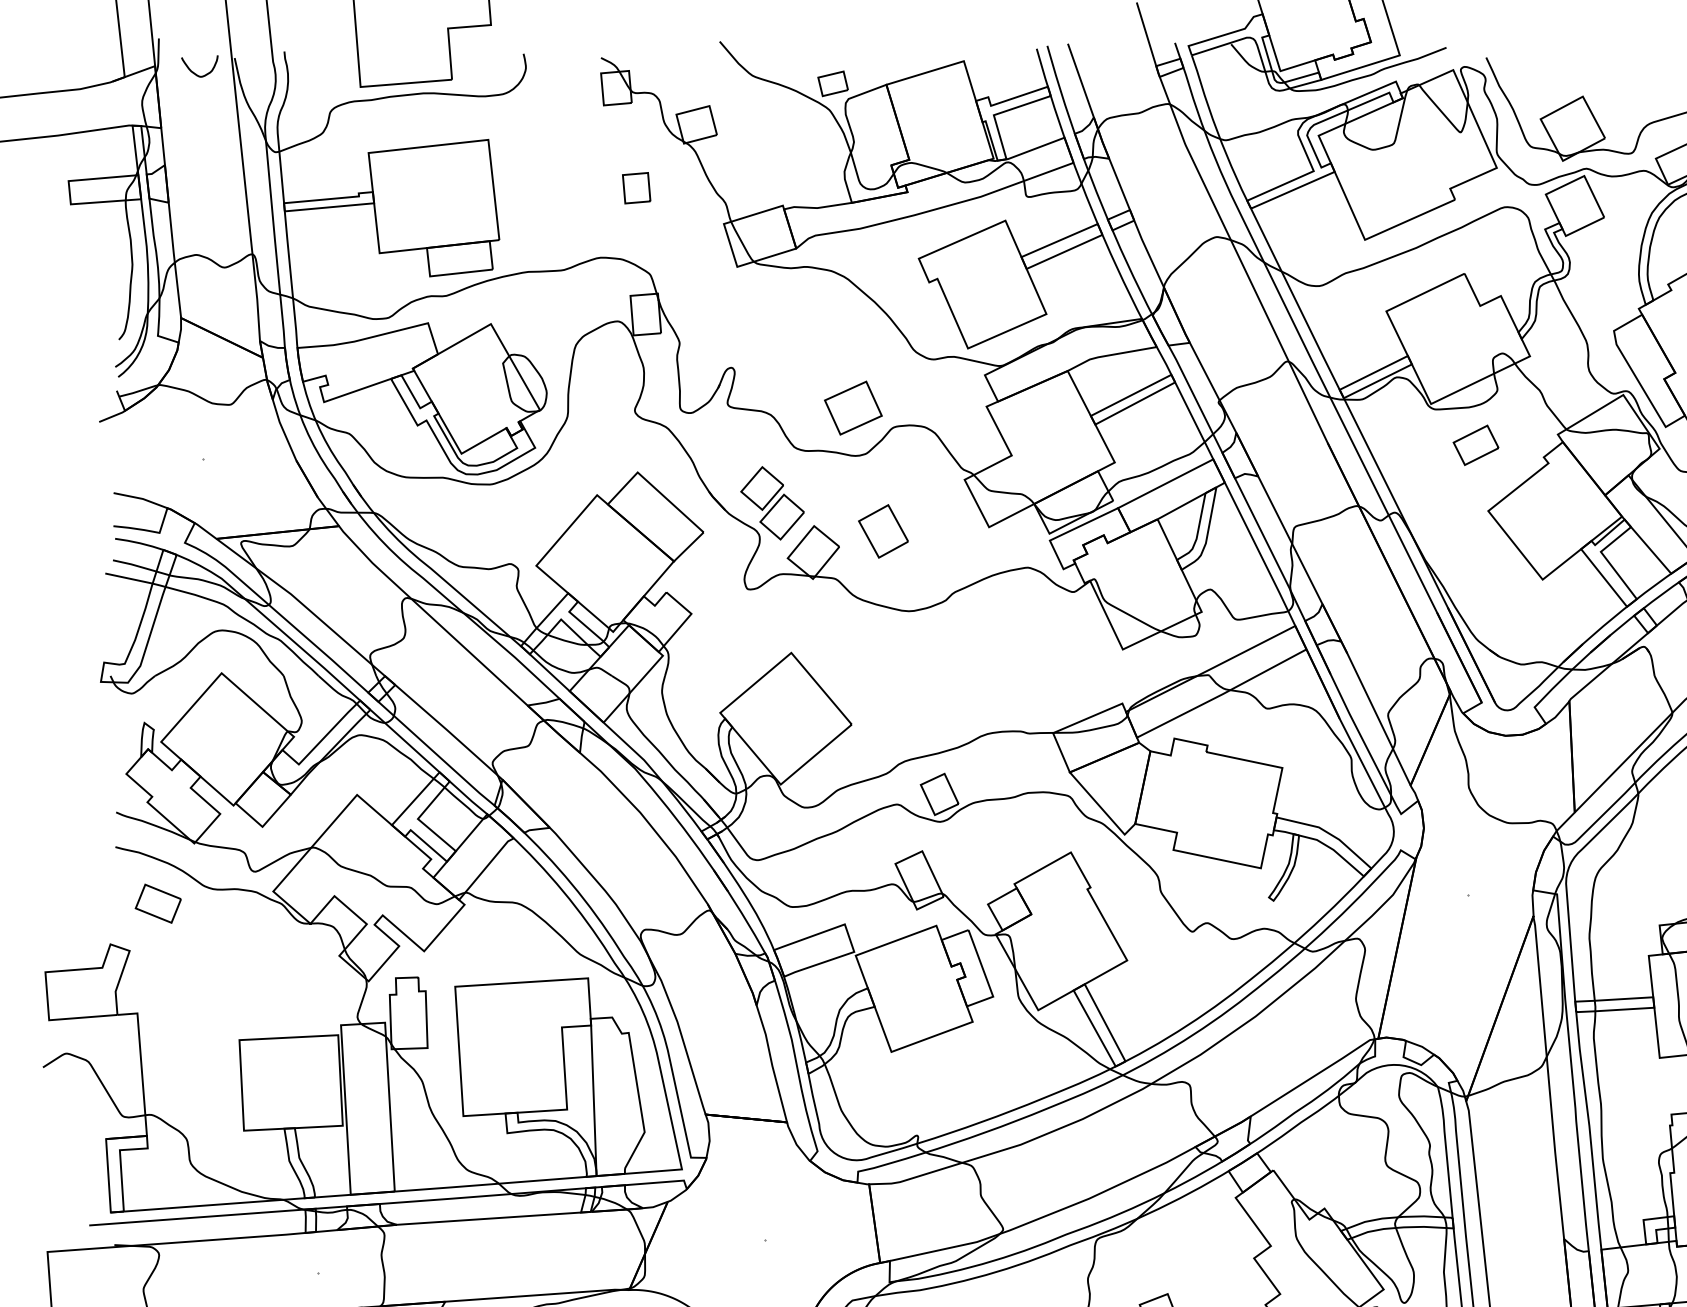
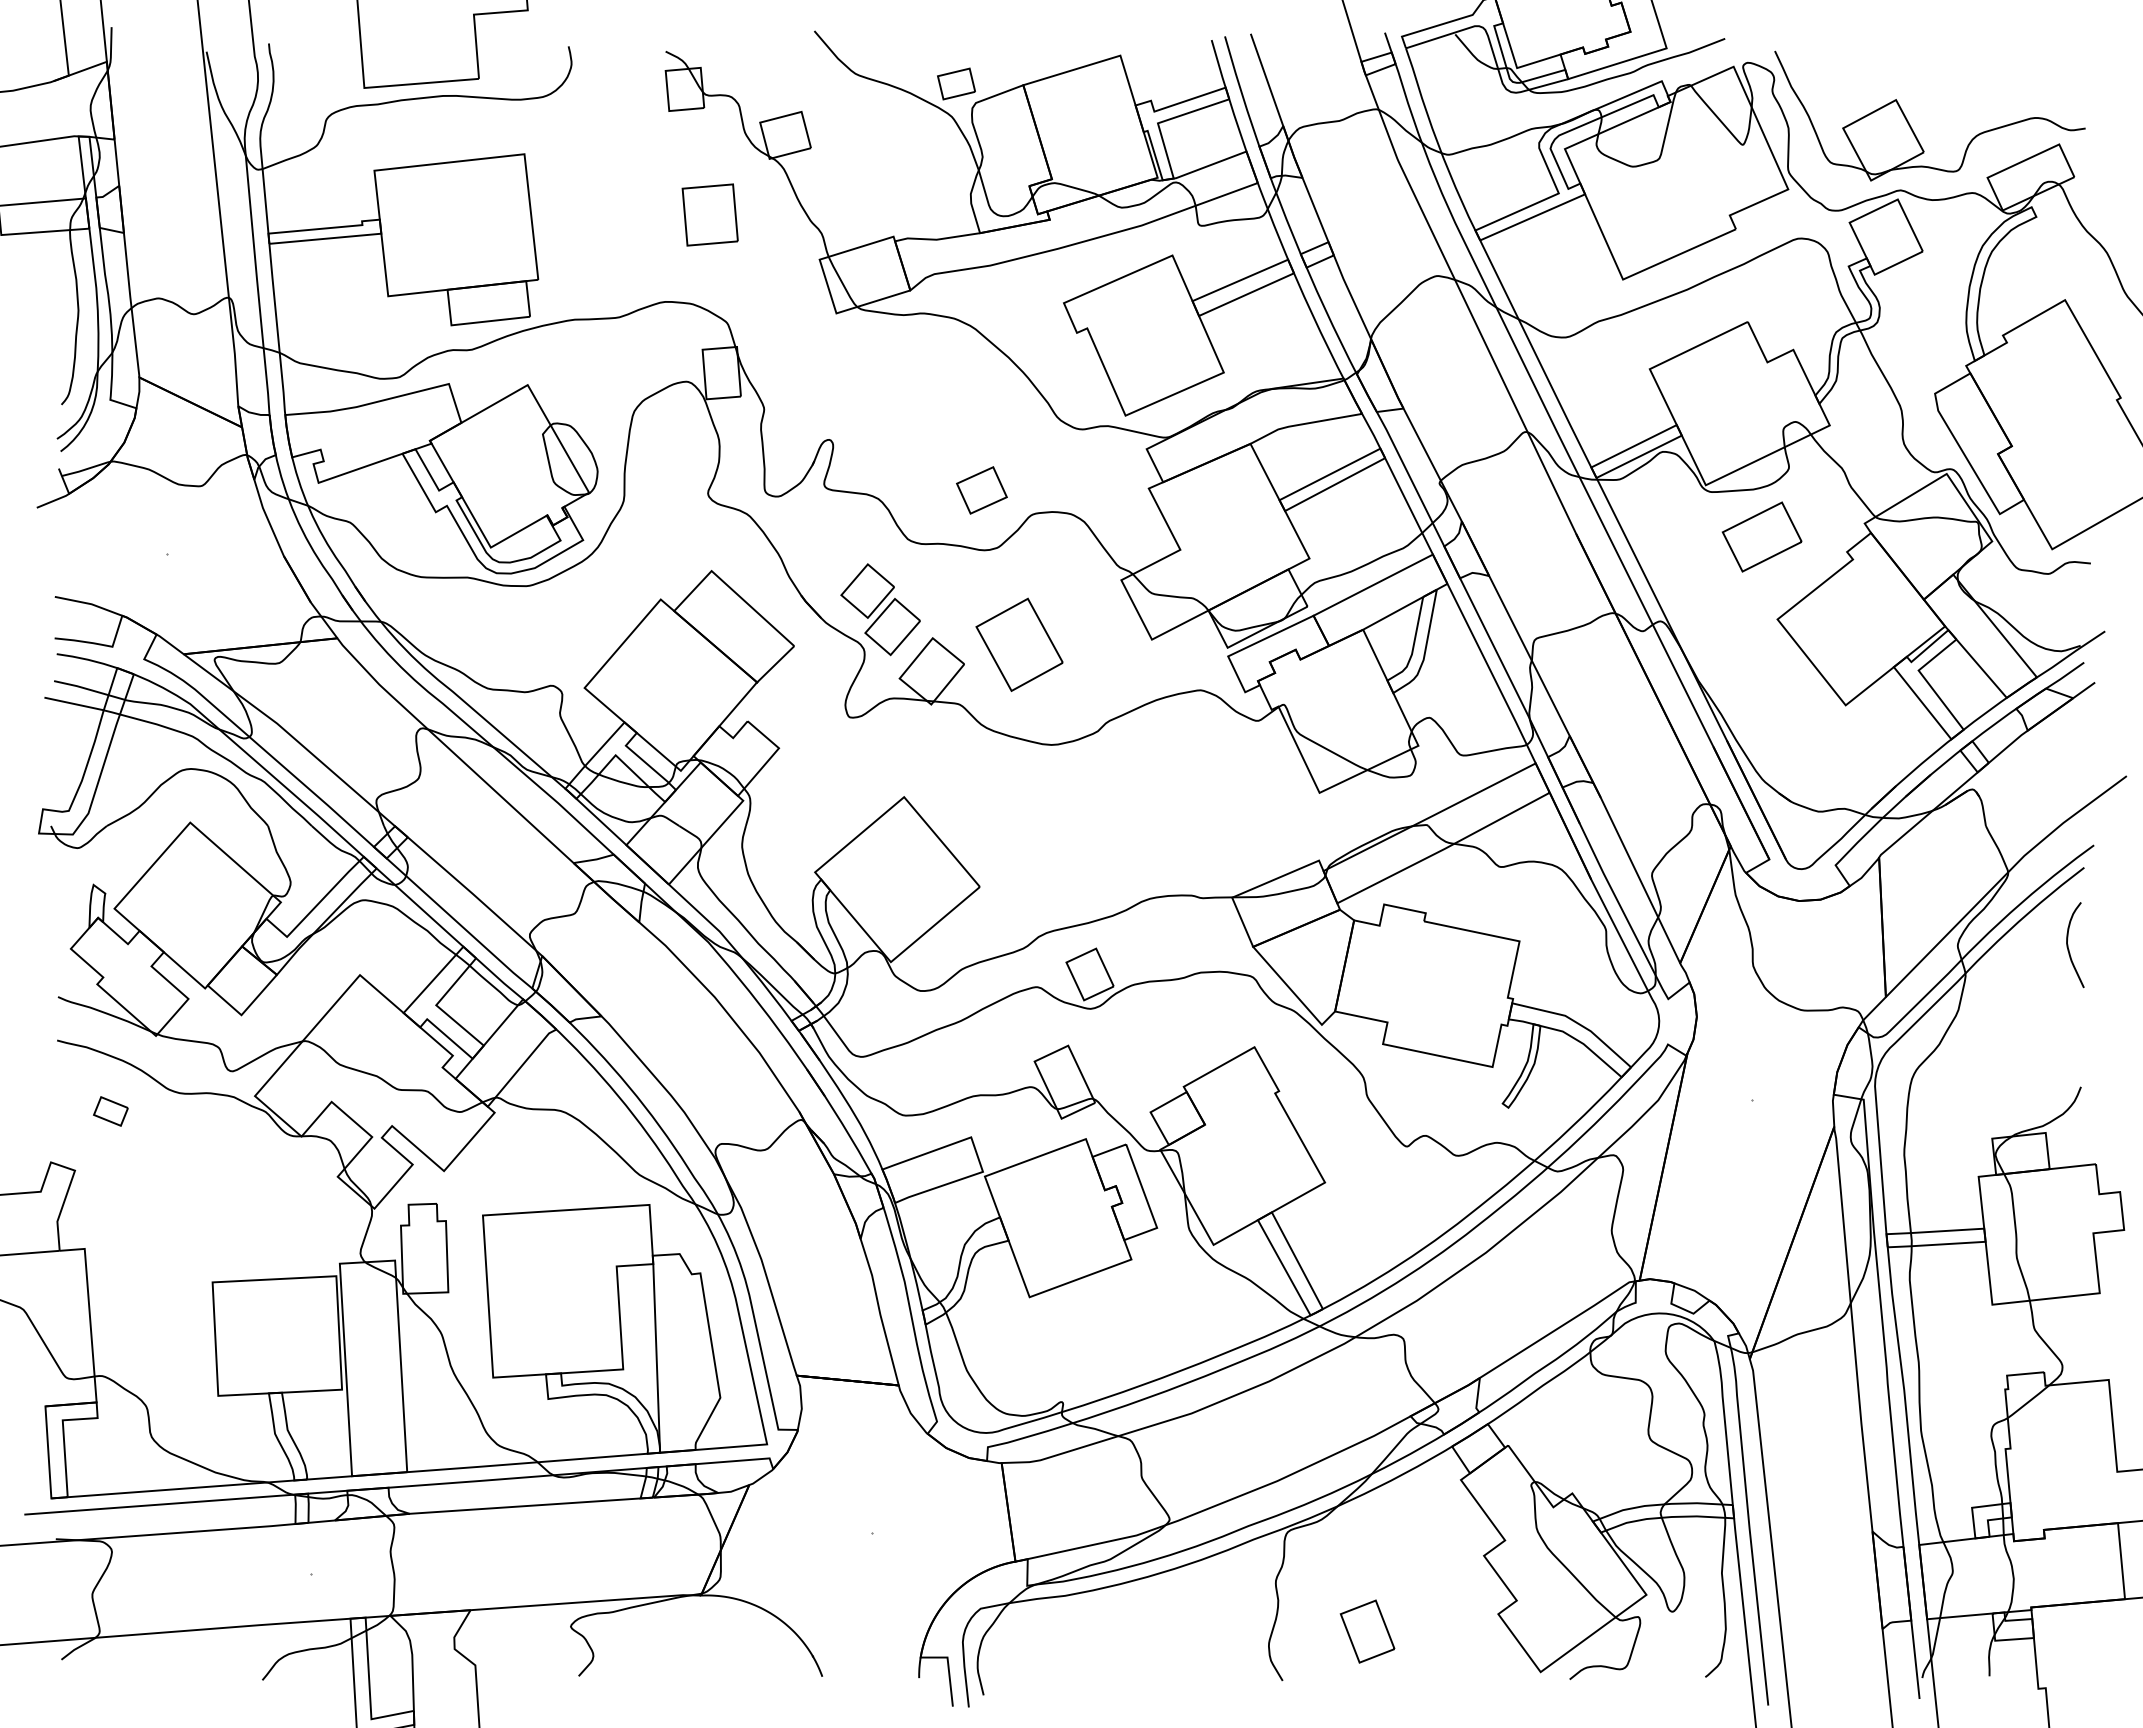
curve: (196, 73) -> (158, 71), removed
part: (636, 187) -> (710, 214), size x1.6
part: (853, 408) -> (981, 490), size x0.7
part: (1476, 444) -> (1762, 536), size x1.4
part: (883, 531) -> (1019, 644), size x1.4
part: (158, 903) -> (110, 1111), size x0.6

